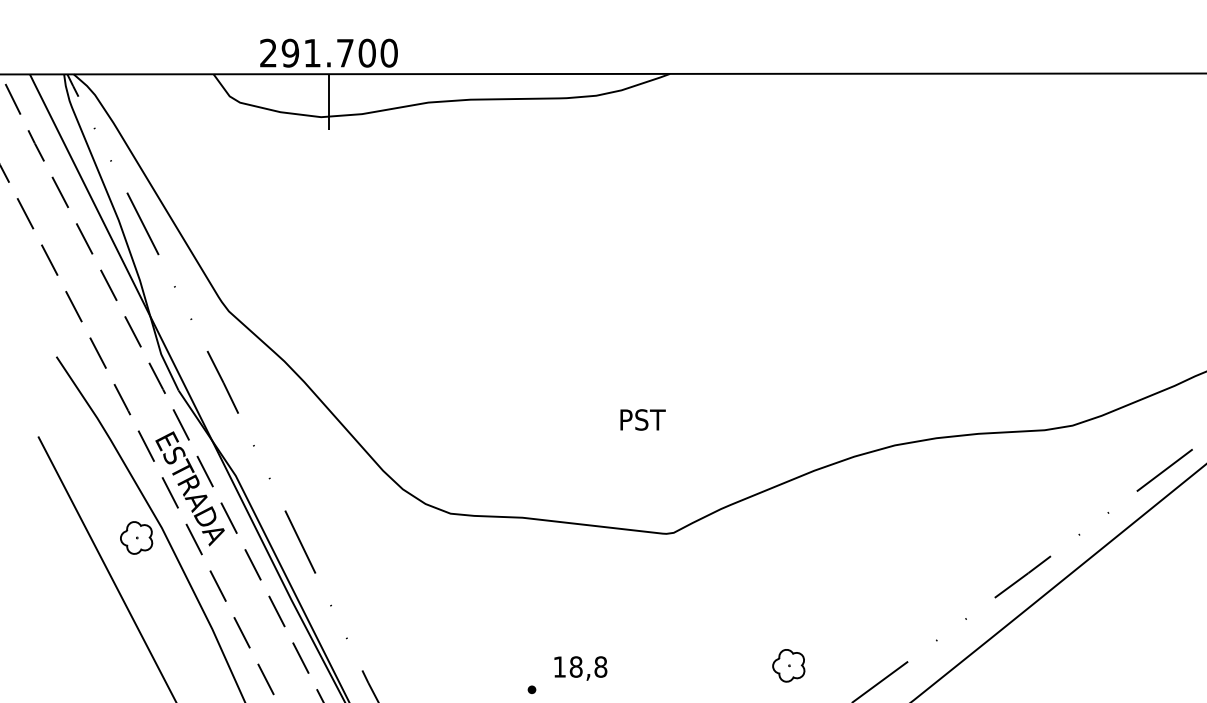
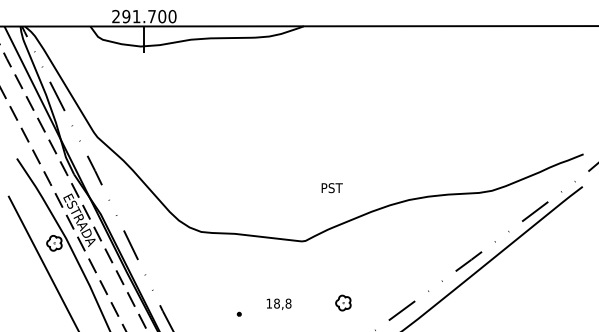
text: (641, 420) -> (331, 188), moved
part: (788, 664) -> (343, 302), moved
text: (579, 666) -> (278, 303), moved

